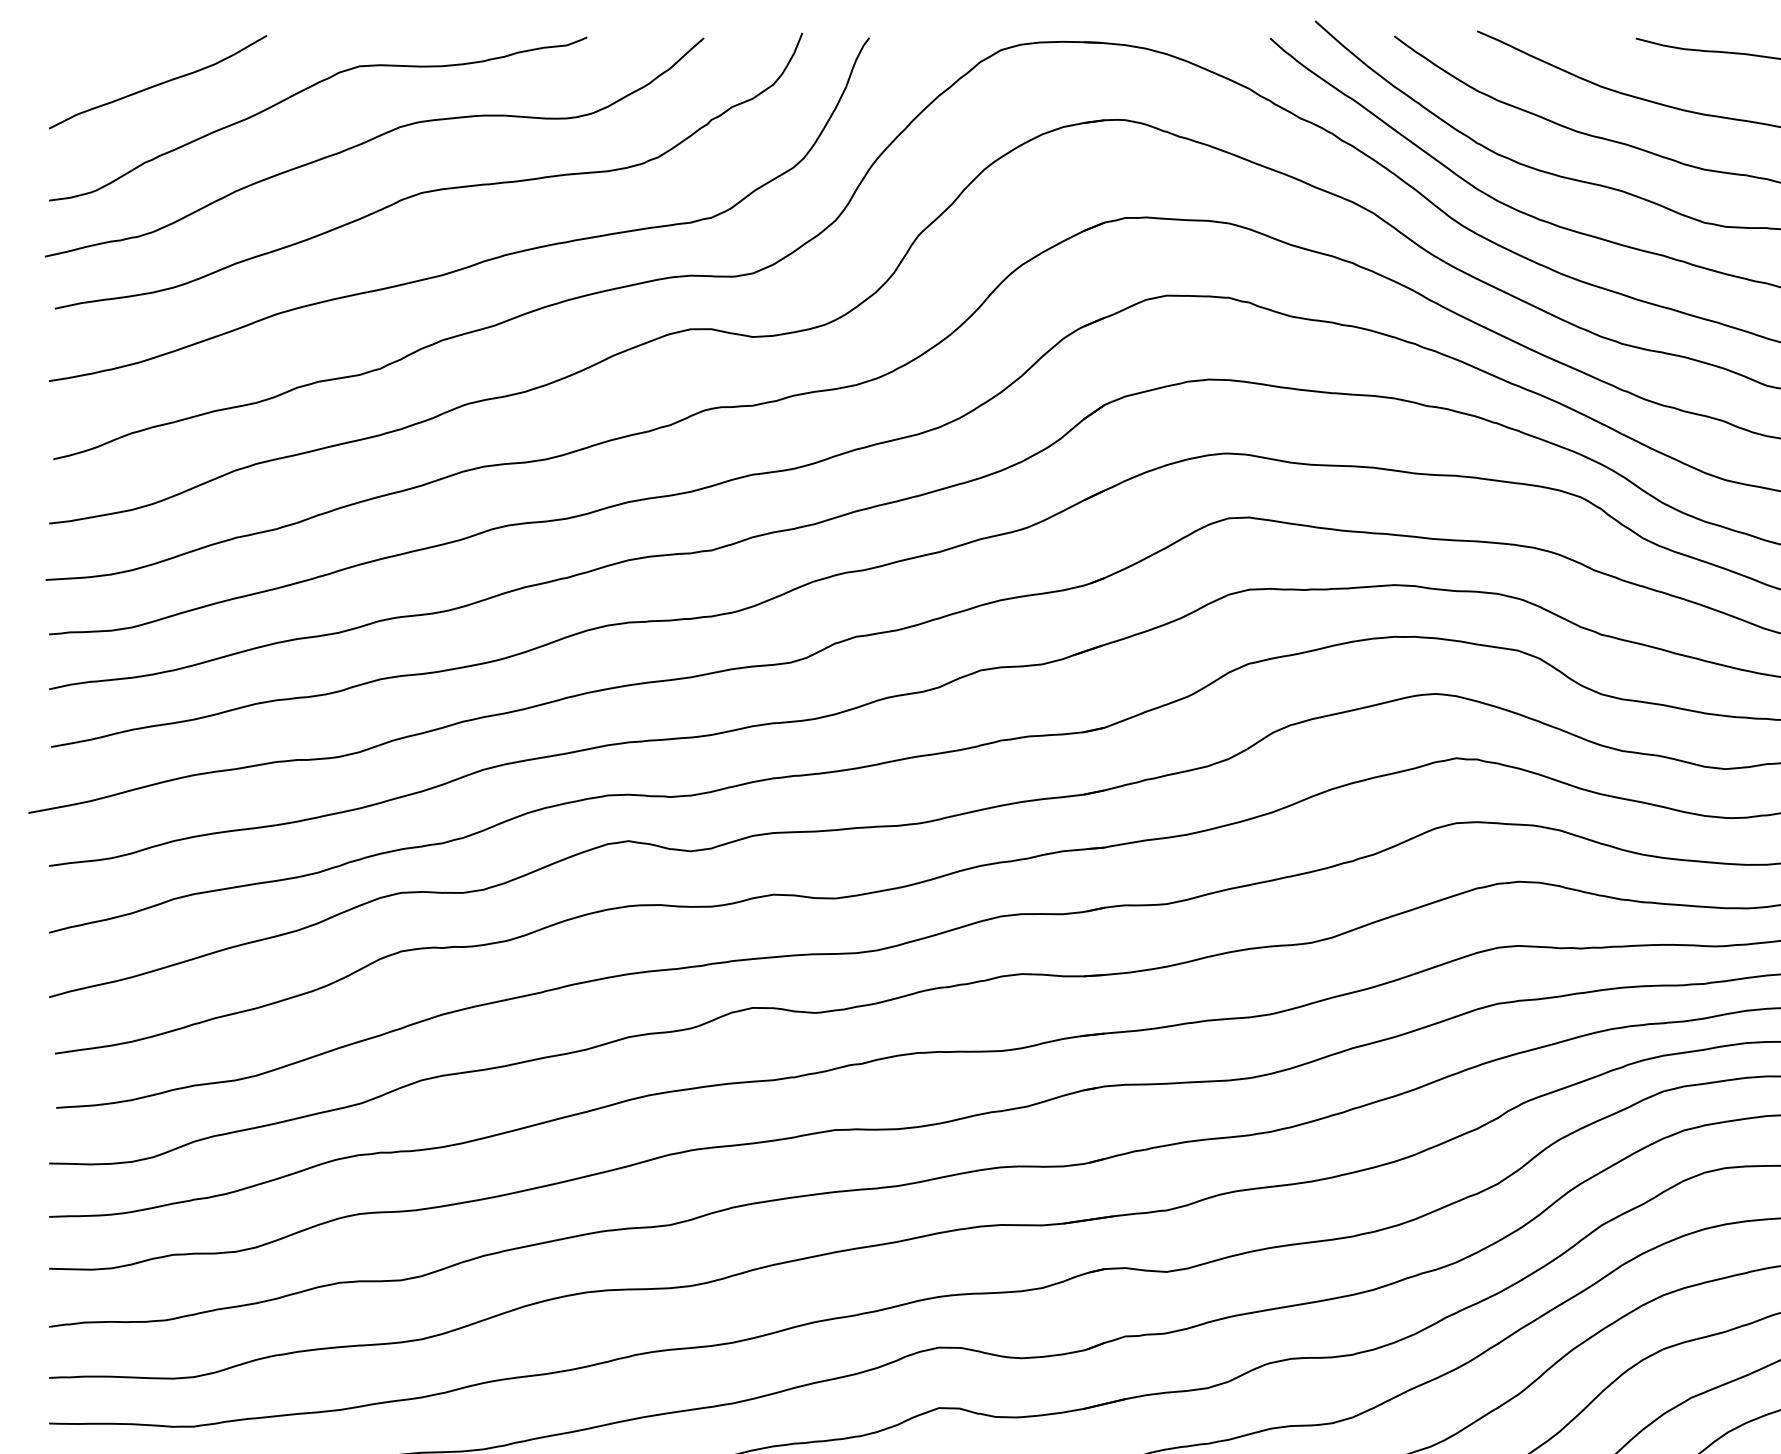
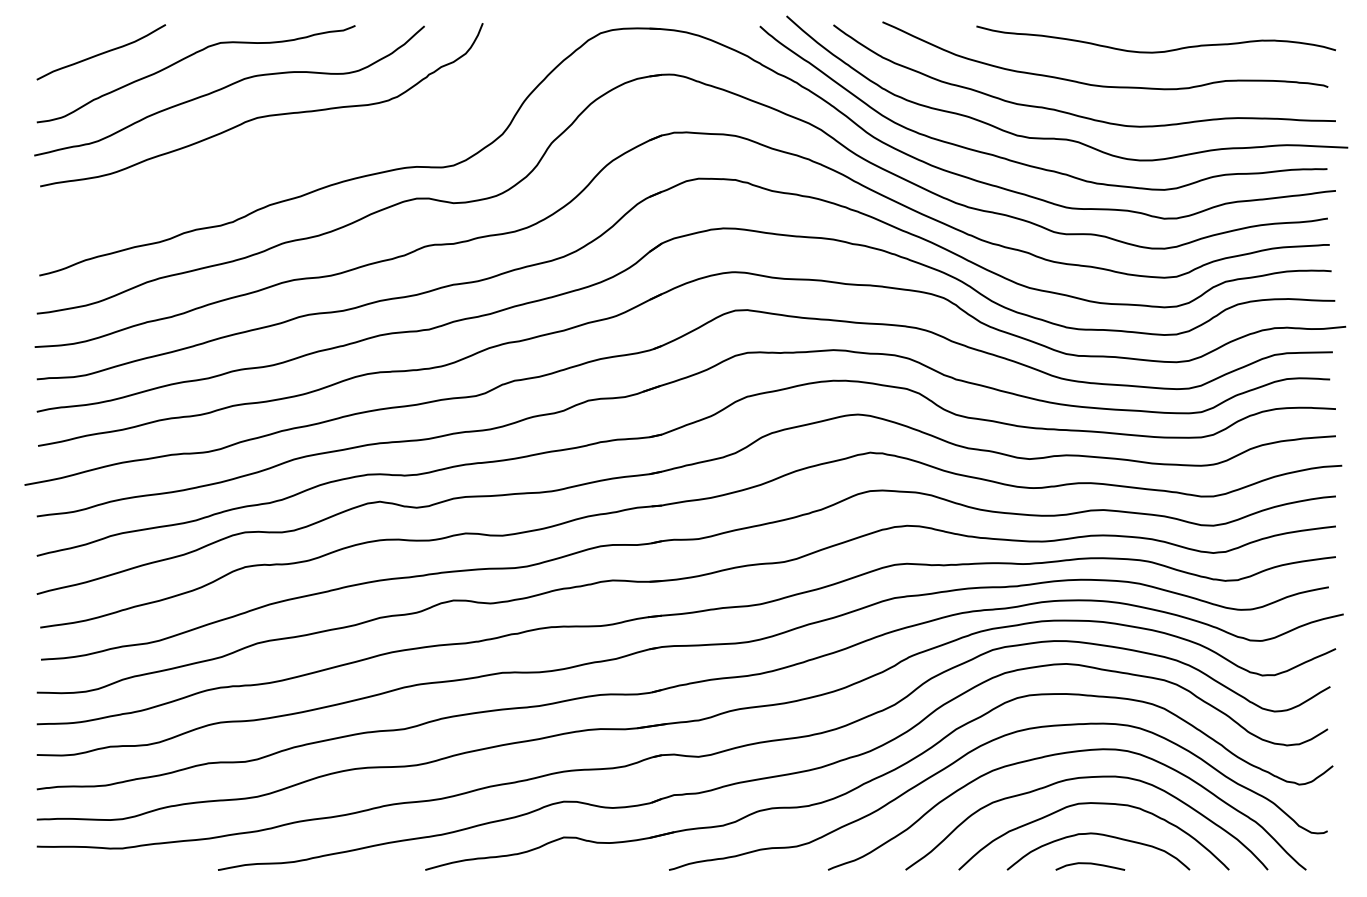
curve: (477, 261) -> (290, 158), removed

